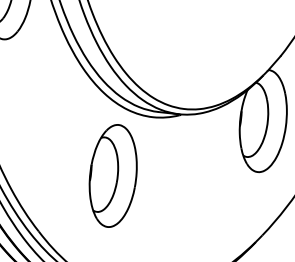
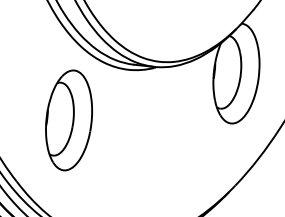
part: (112, 175) -> (68, 119), moved

